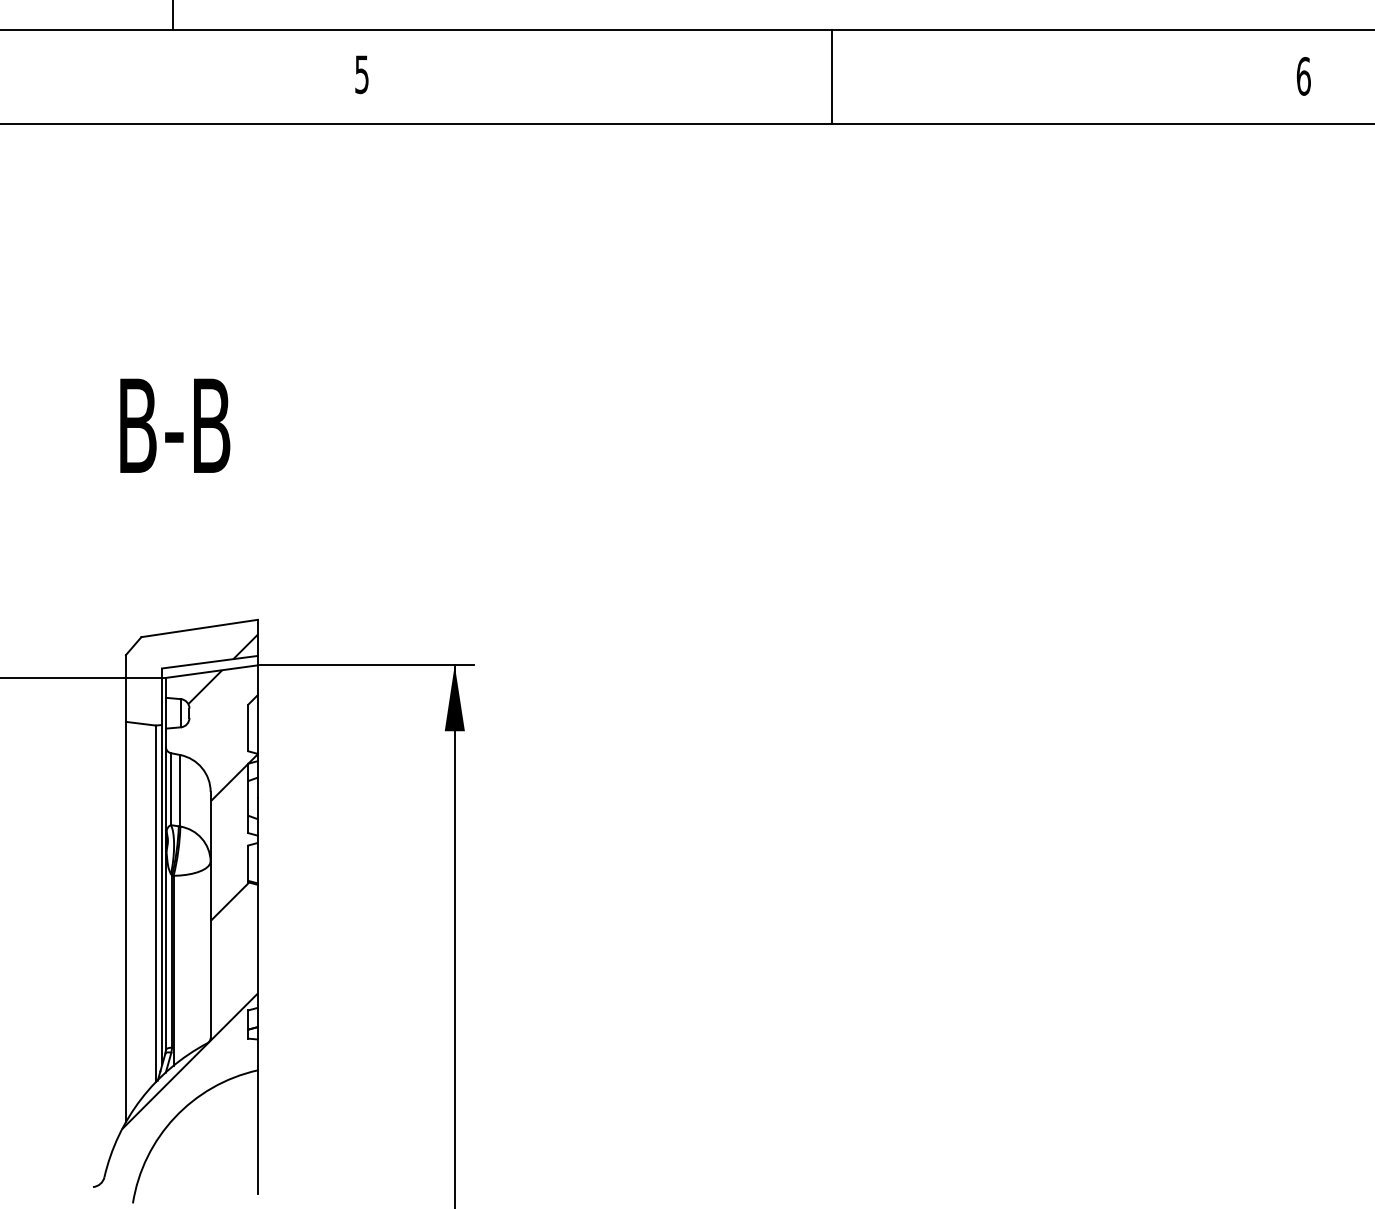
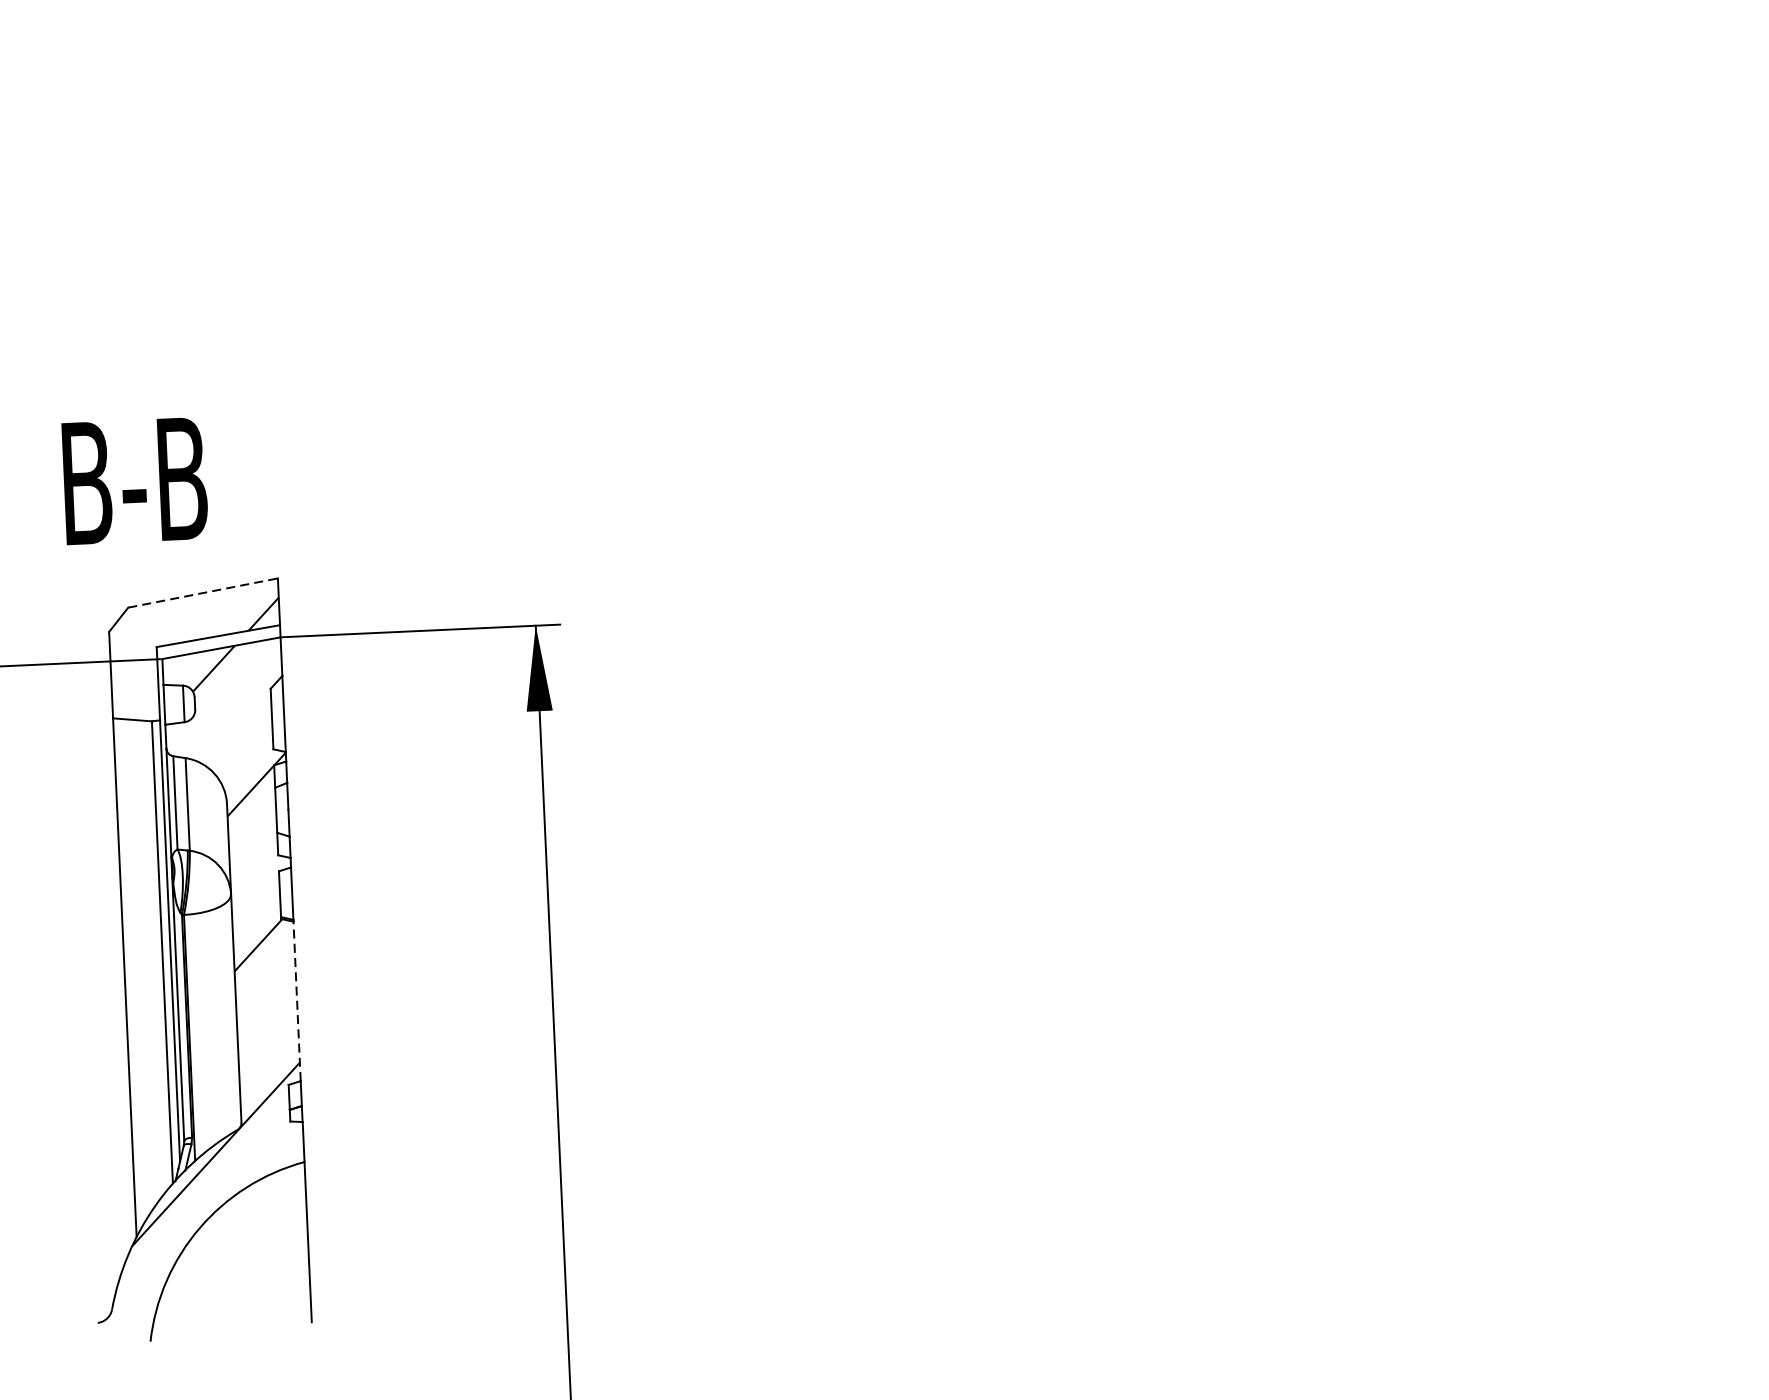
text: (175, 425) -> (135, 480), moved
line: (199, 628) -> (202, 593), solid -> dashed
line: (257, 946) -> (296, 1001), solid -> dashed

